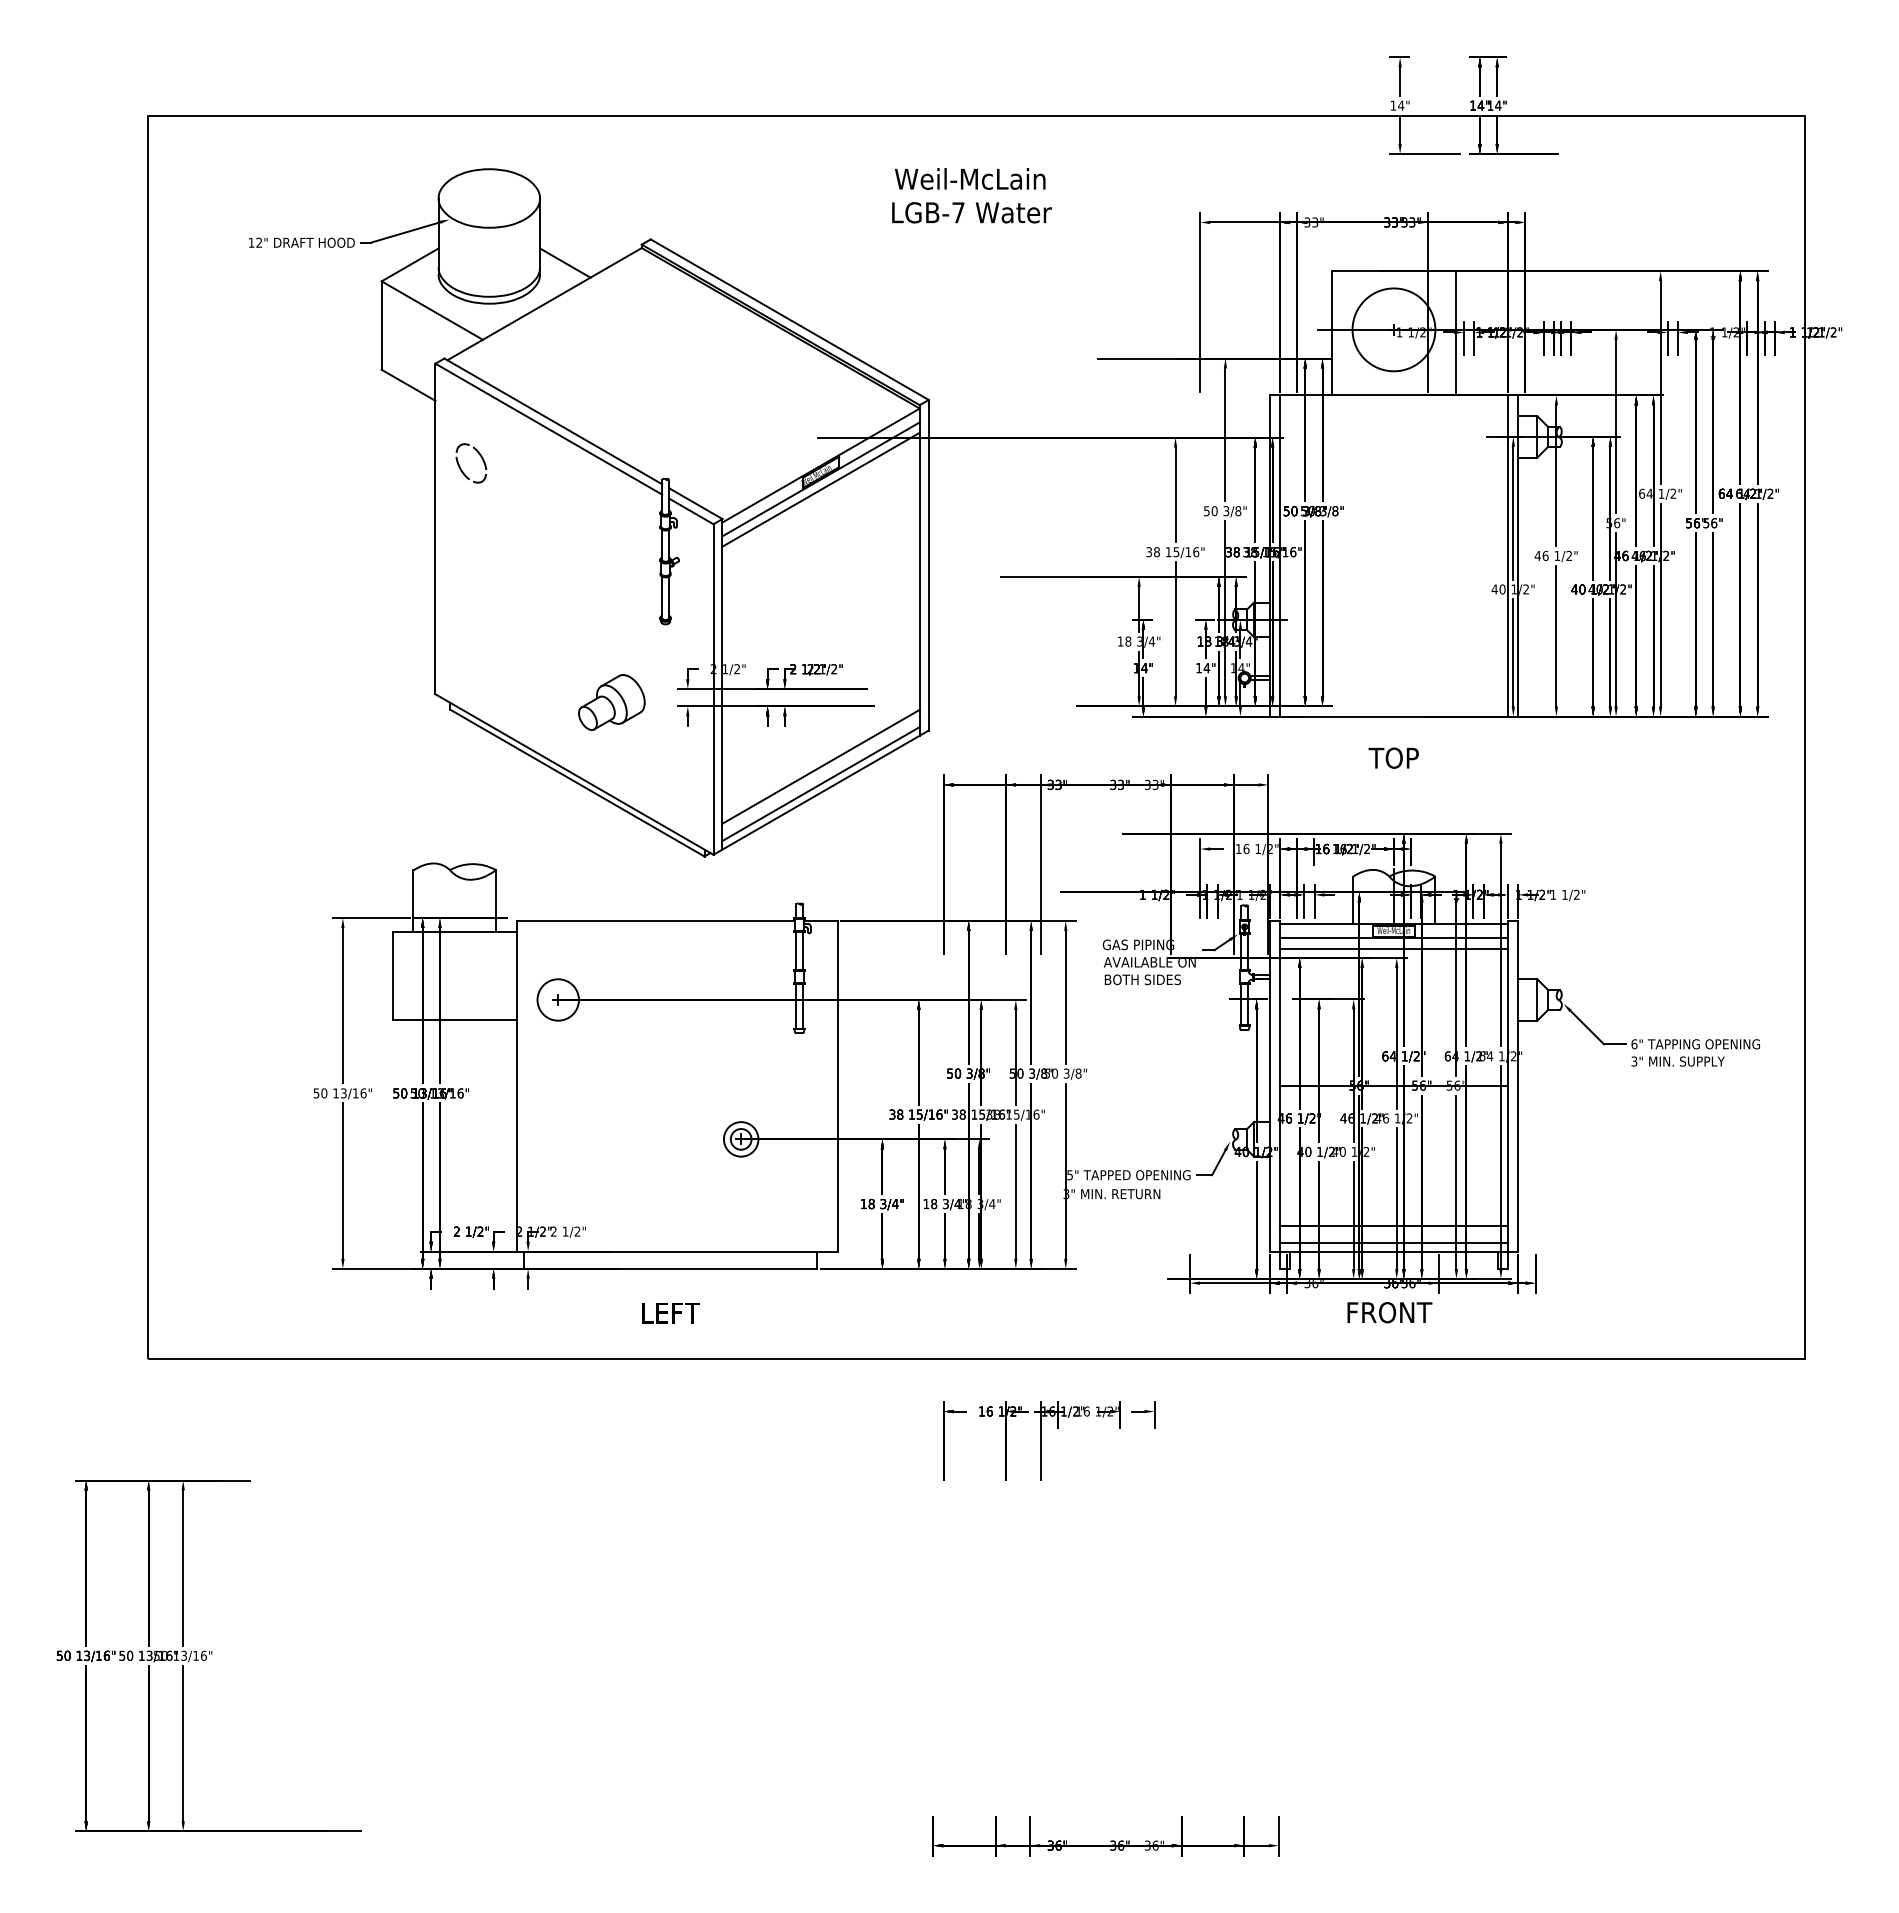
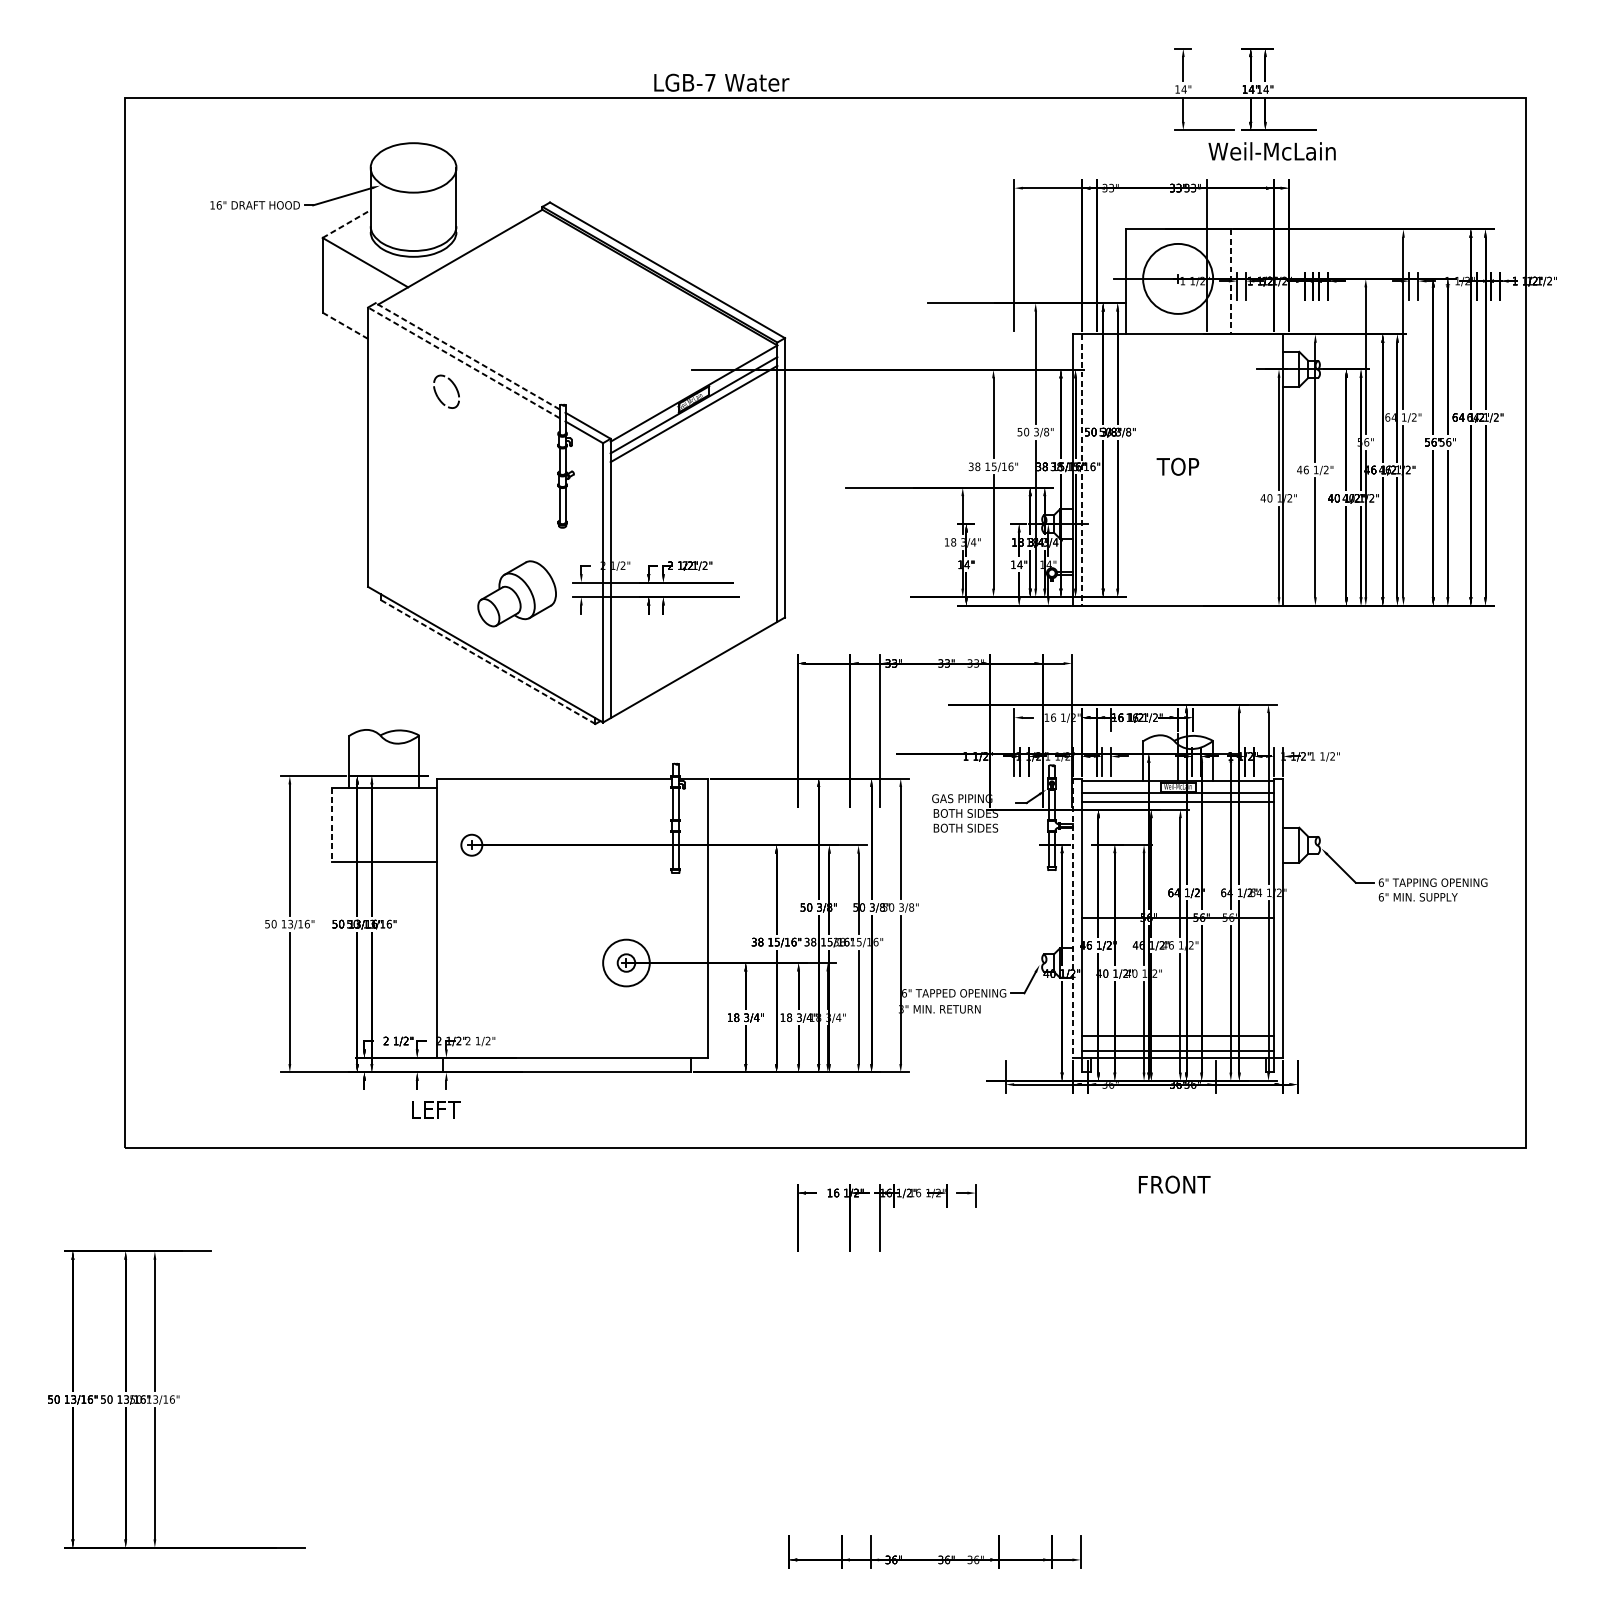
text: (970, 178) -> (1272, 151), moved
text: (971, 212) -> (721, 82), moved
text: (259, 242) -> (219, 205), 12" -> 16"
line: (565, 262) -> (477, 222), removed
line: (410, 264) -> (346, 223), solid -> dashed
line: (1456, 333) -> (1230, 282), solid -> dashed
line: (408, 385) -> (345, 325), solid -> dashed
line: (553, 421) -> (467, 356), solid -> dashed
line: (548, 429) -> (463, 363), solid -> dashed
part: (481, 458) -> (455, 387), moved
line: (1280, 555) -> (1082, 469), solid -> dashed
line: (1507, 555) -> (1274, 469), removed
part: (611, 702) -> (516, 593), size x1.4
text: (1393, 757) -> (1177, 466), moved
line: (820, 766) -> (693, 647), removed
line: (577, 783) -> (488, 662), solid -> dashed
line: (820, 783) -> (693, 662), removed
text: (1149, 962) -> (971, 813), AVAILABLE ON -> BOTH SIDES
line: (392, 976) -> (331, 825), solid -> dashed
circle: (557, 999) -> (471, 844), size x0.6
text: (1634, 1061) -> (1381, 897), 3" -> 6"
line: (1269, 1086) -> (1072, 918), solid -> dashed
circle: (740, 1139) -> (625, 963), size x1.6
text: (1070, 1175) -> (904, 993), 5" -> 6"
text: (1389, 1312) -> (1174, 1184), moved
text: (670, 1313) -> (435, 1110), moved

